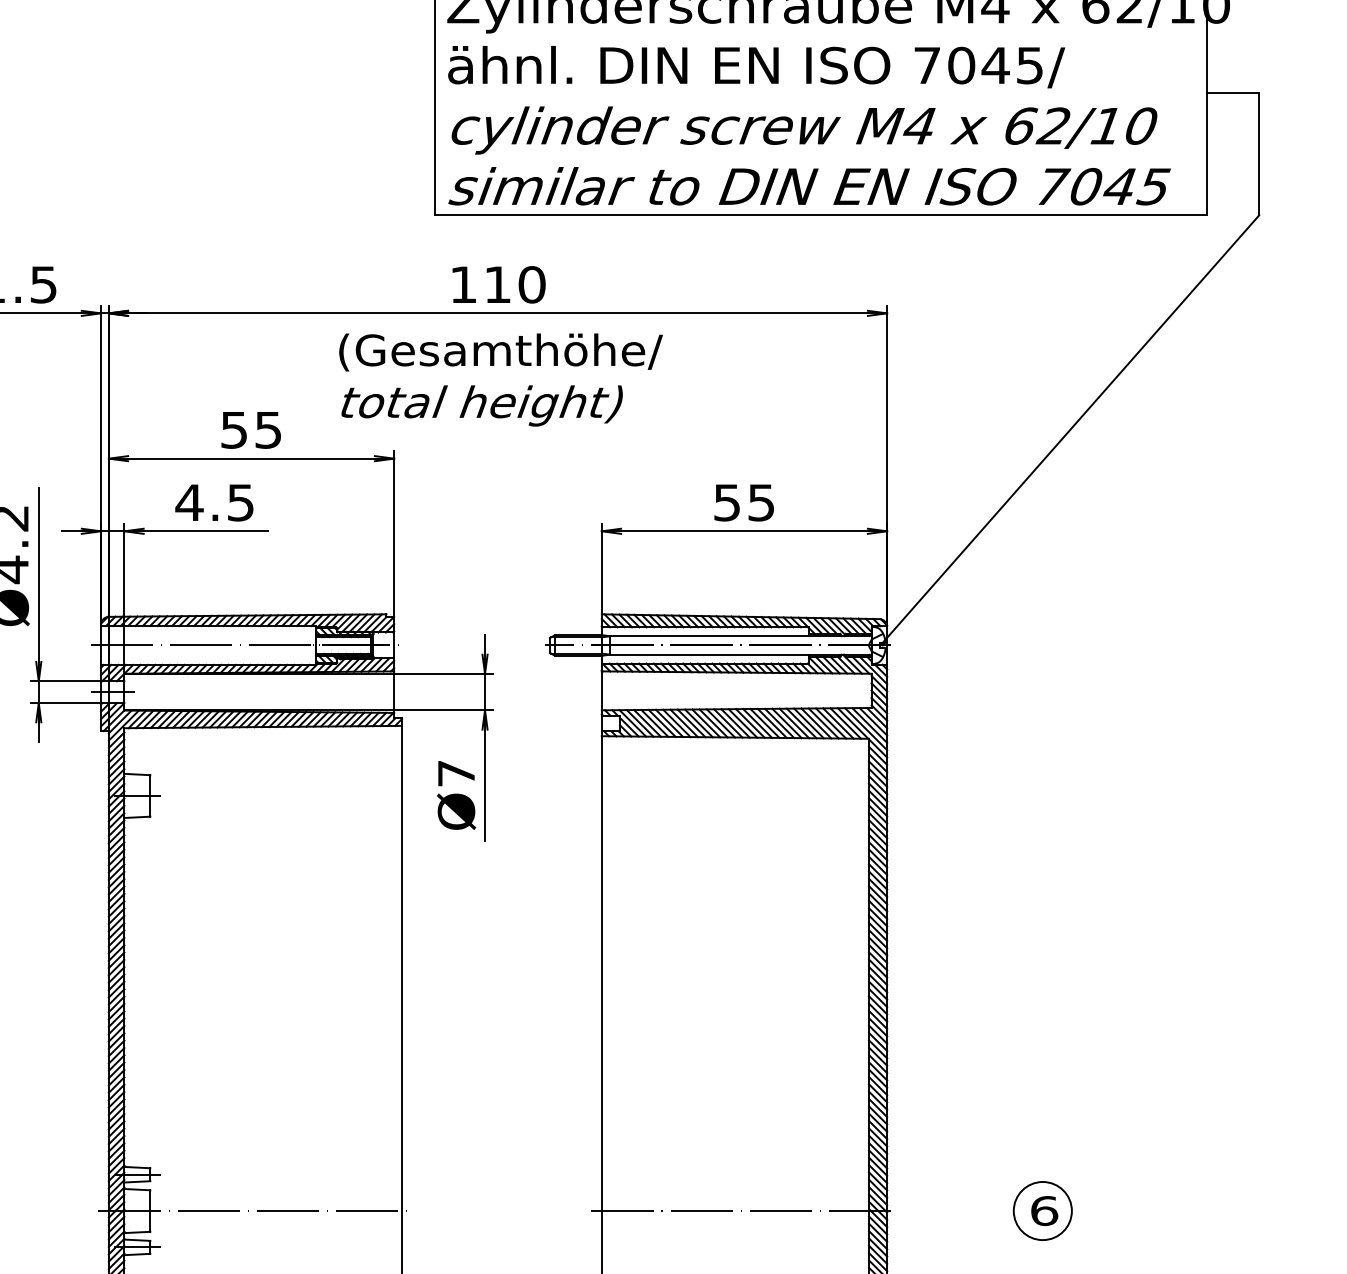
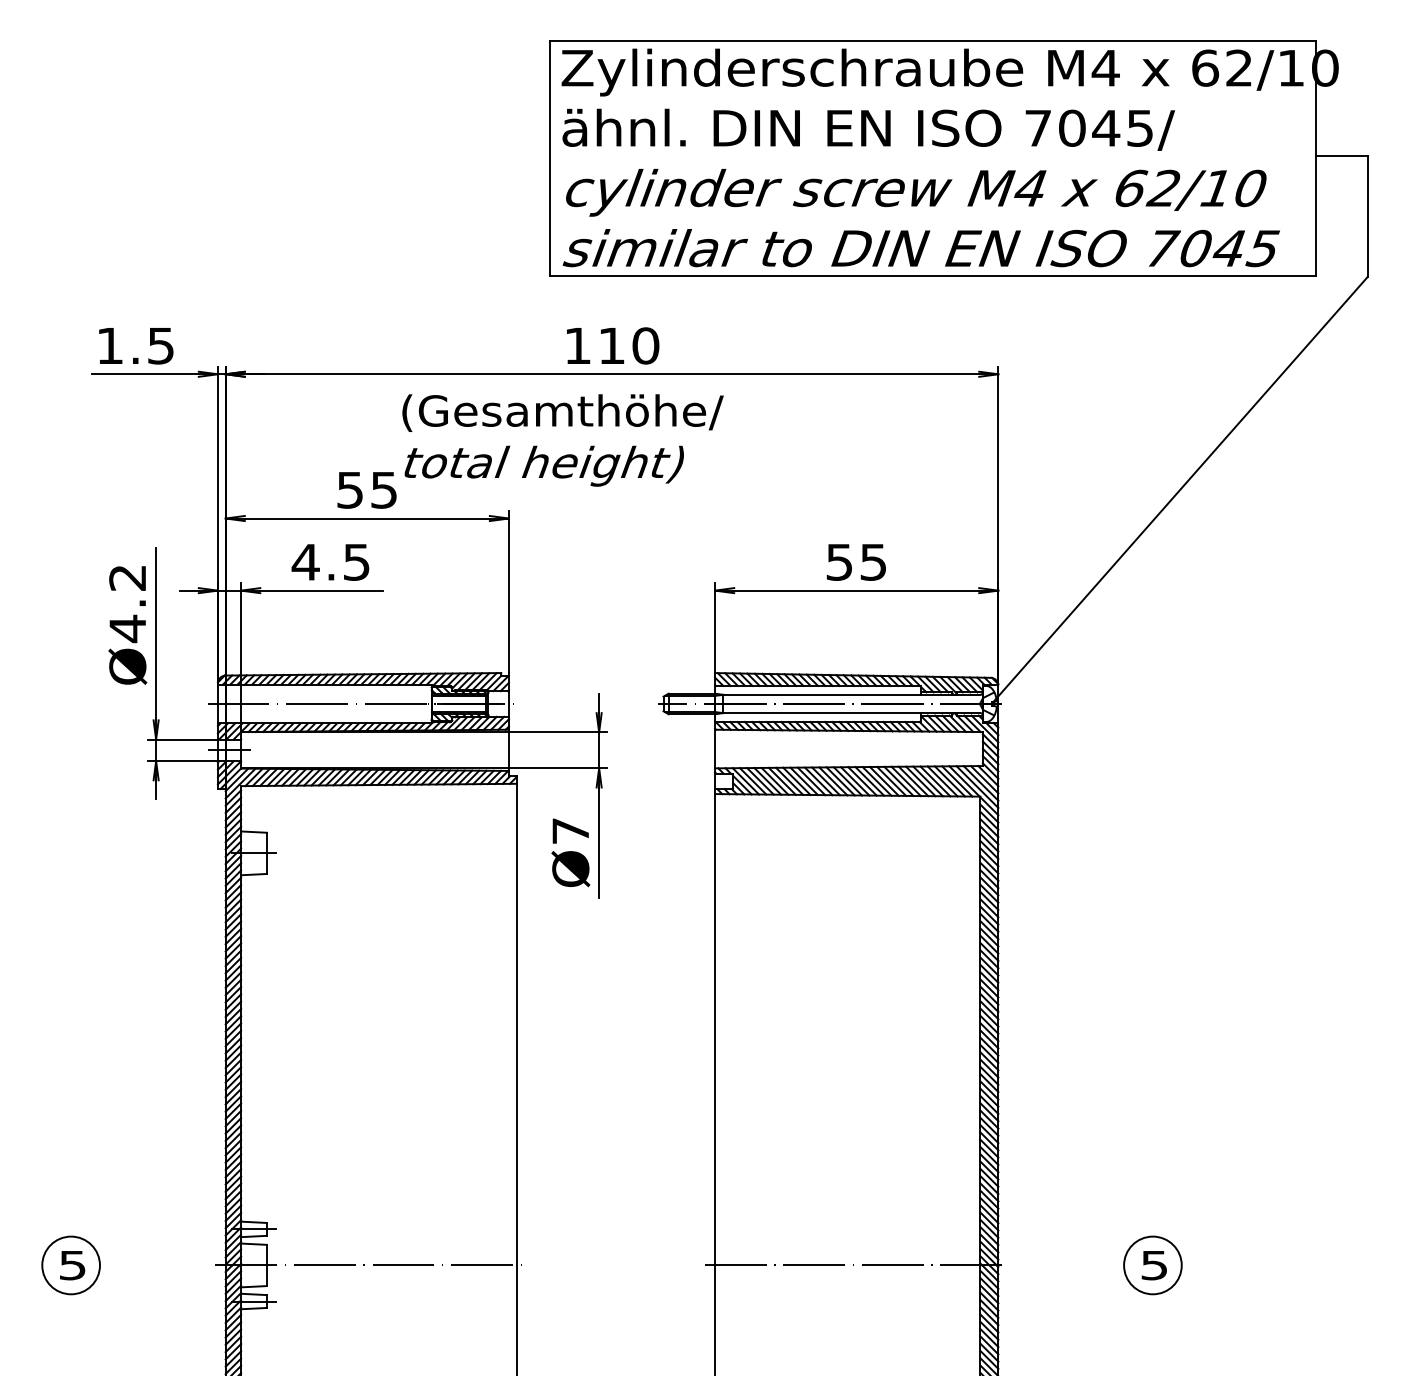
text: (500, 380) -> (562, 440), moved
text: (1044, 1211) -> (1154, 1265), 6 -> 5

